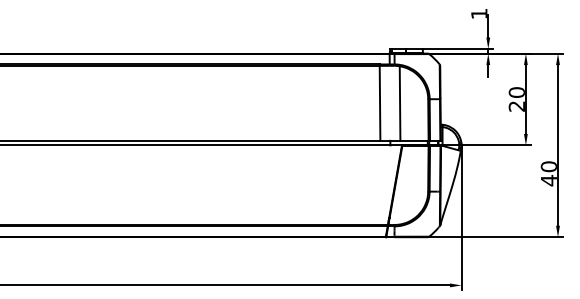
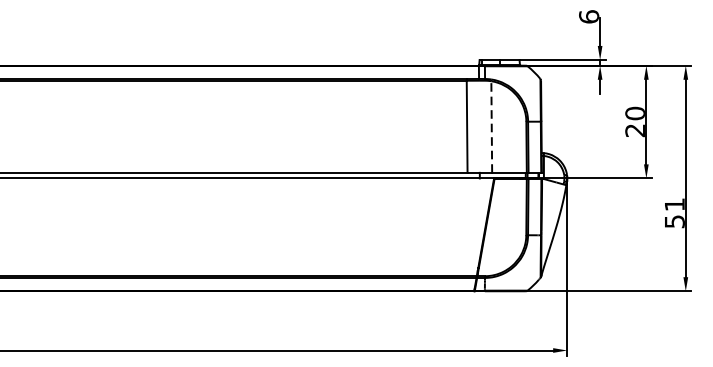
text: (479, 13) -> (589, 16), 1 -> 6
line: (400, 103) -> (492, 126), solid -> dashed
text: (548, 173) -> (674, 212), 40 -> 51

